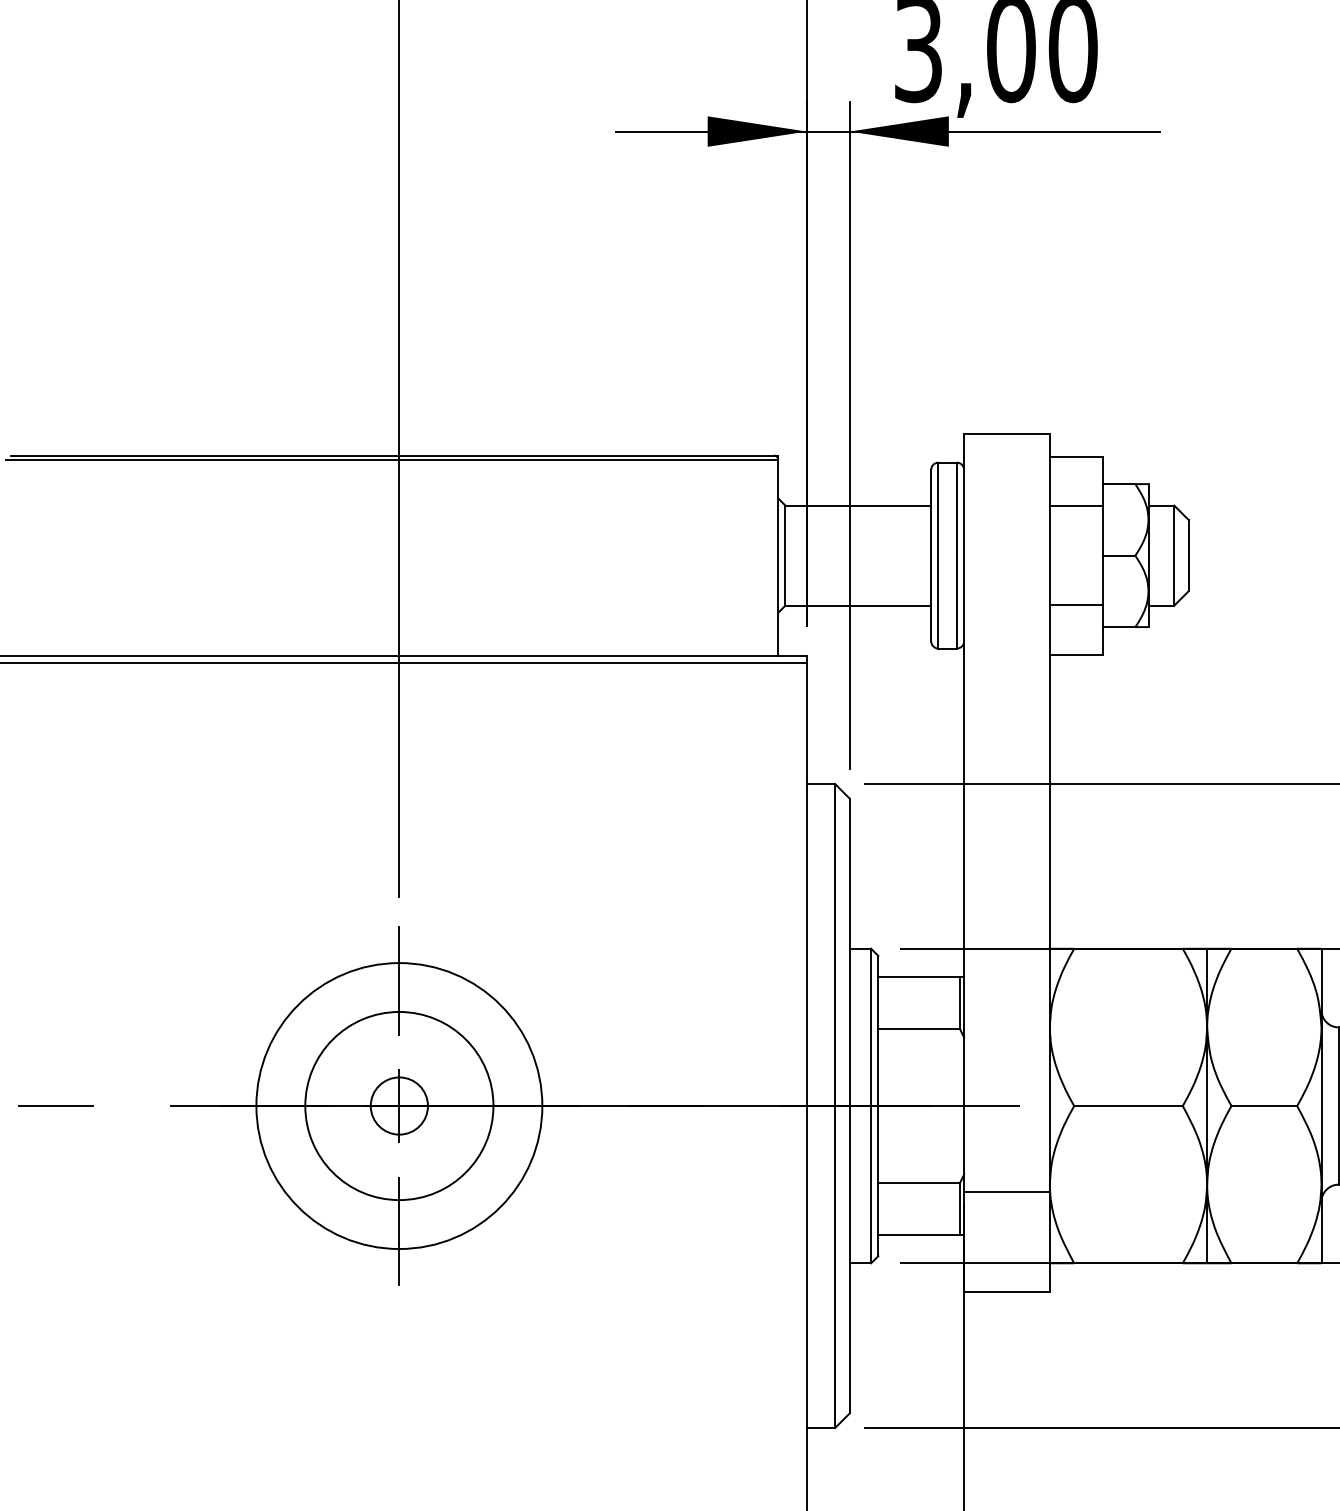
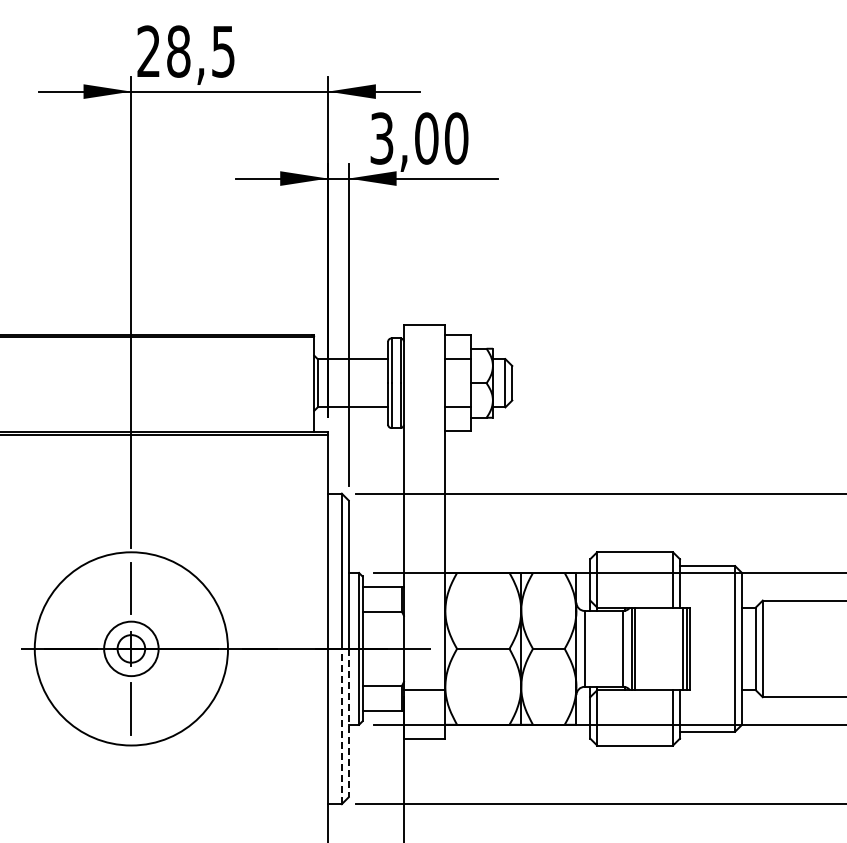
circle: (397, 1105) -> (130, 648), size x0.6
circle: (399, 1105) -> (131, 648), size x1.4
line: (849, 1260) -> (348, 723), solid -> dashed
line: (834, 1266) -> (341, 726), solid -> dashed

